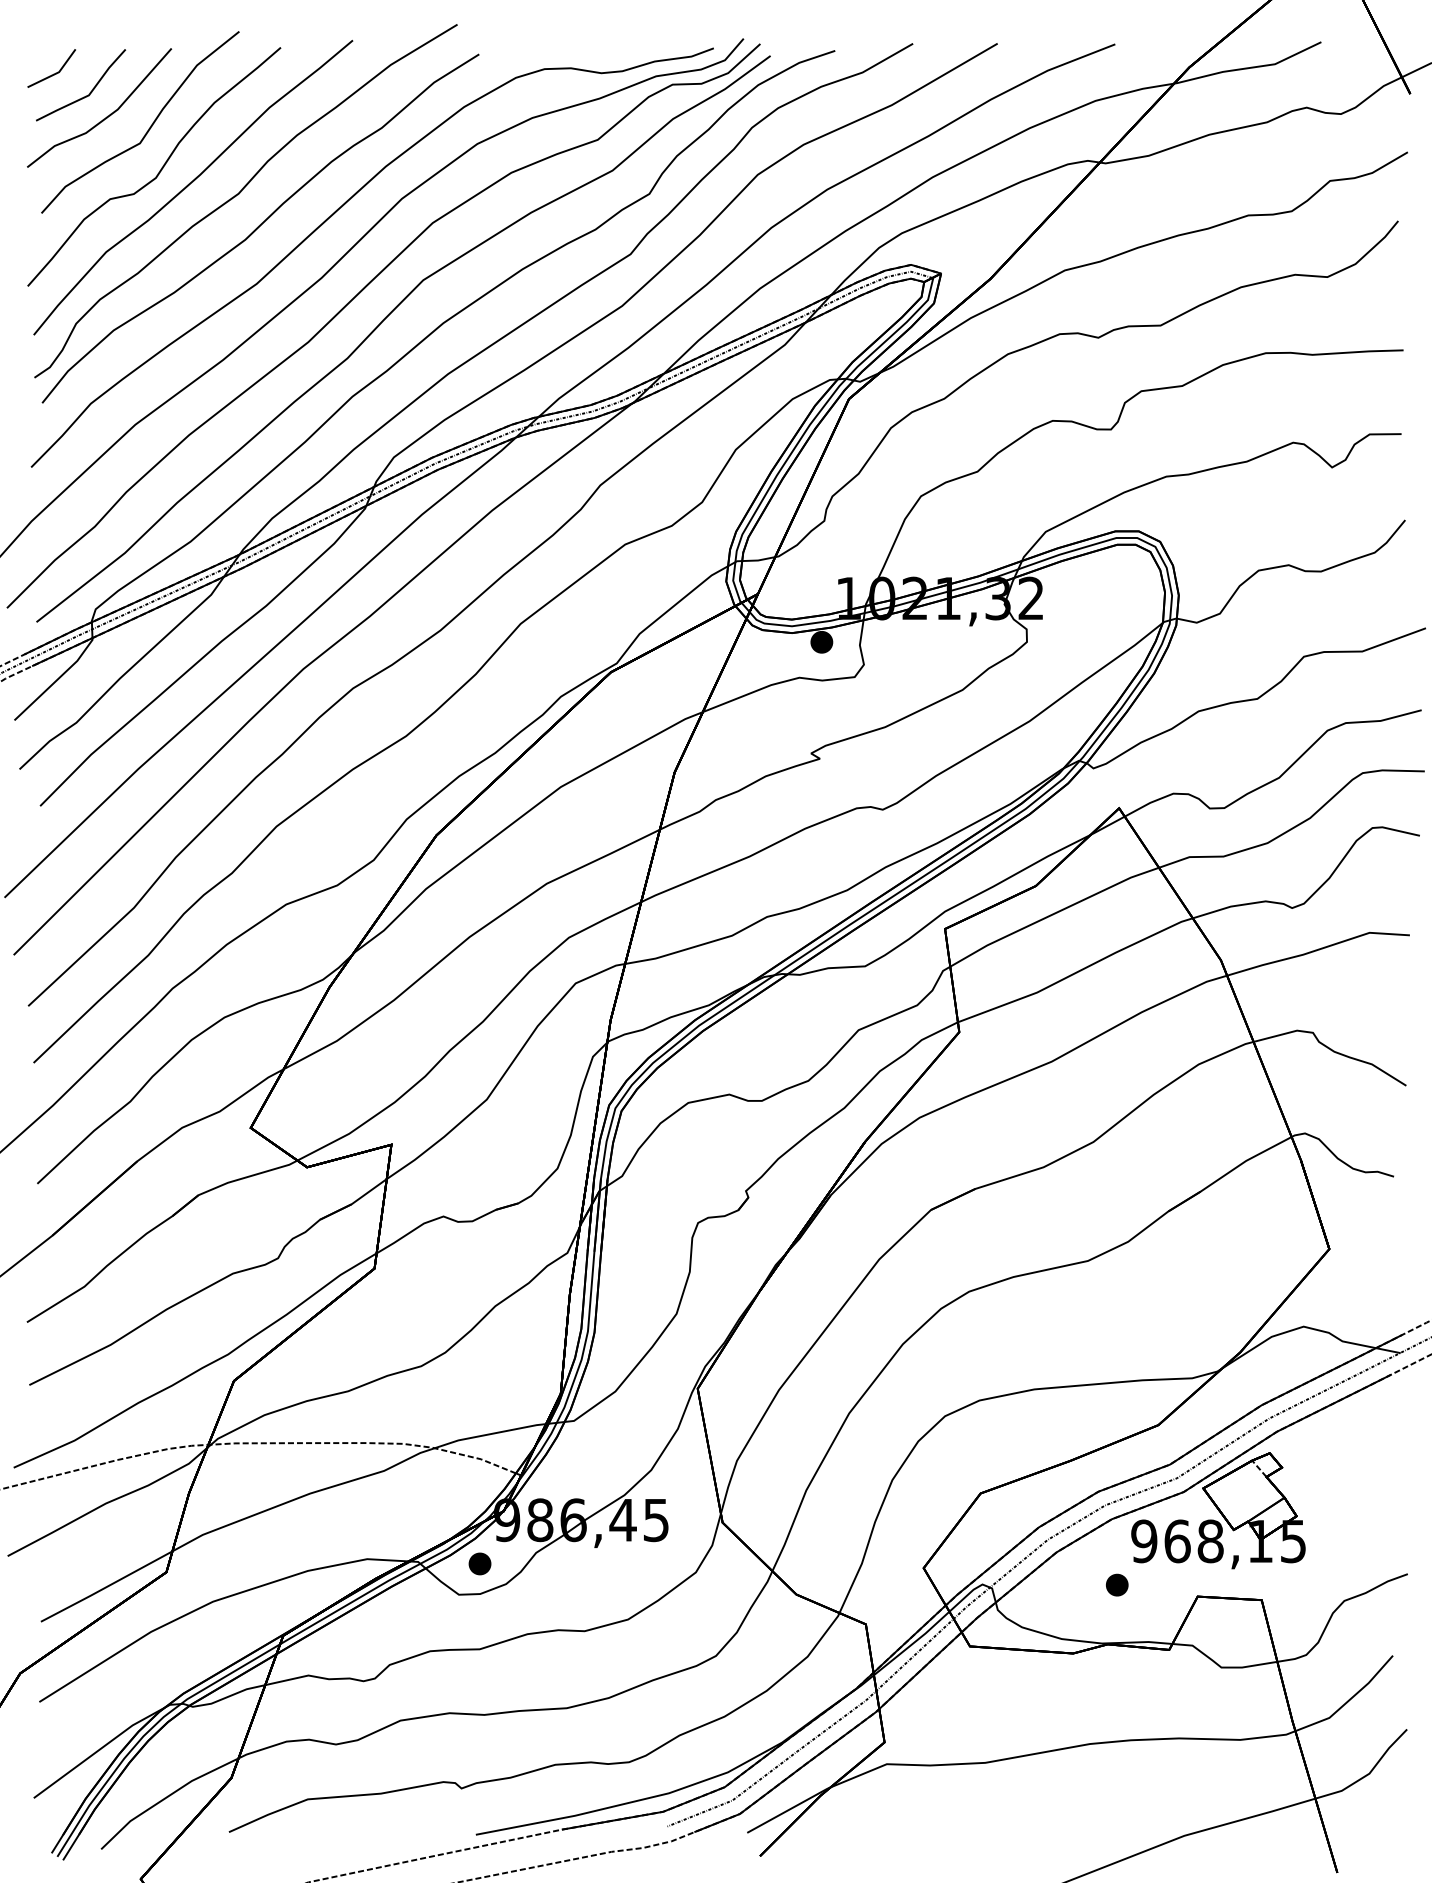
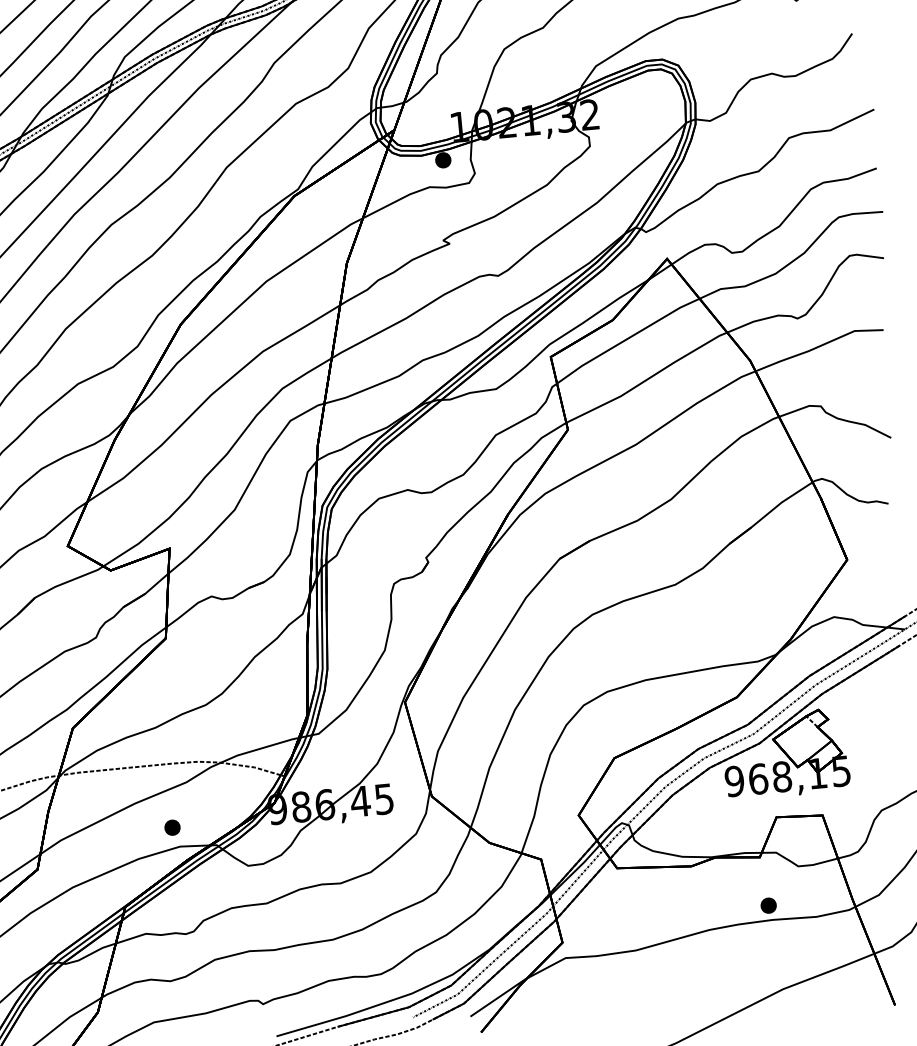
part: (479, 1563) -> (172, 827), moved
part: (1117, 1584) -> (768, 905), moved

